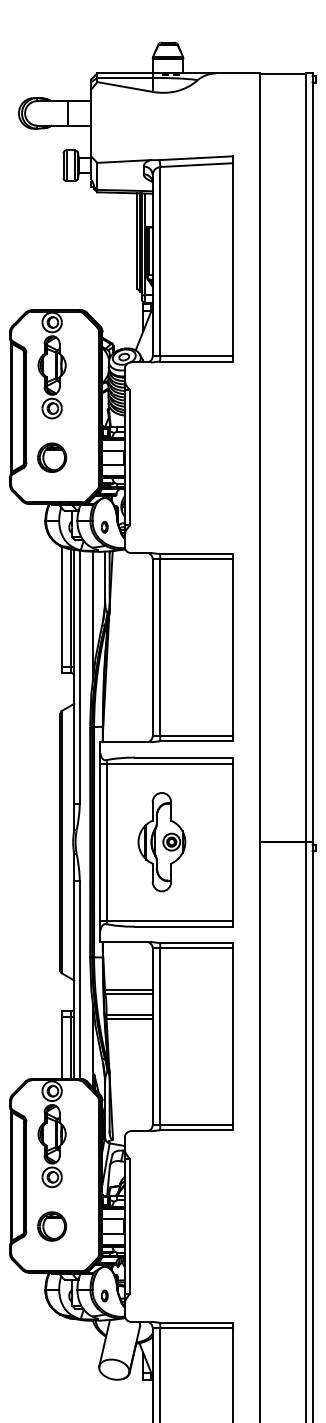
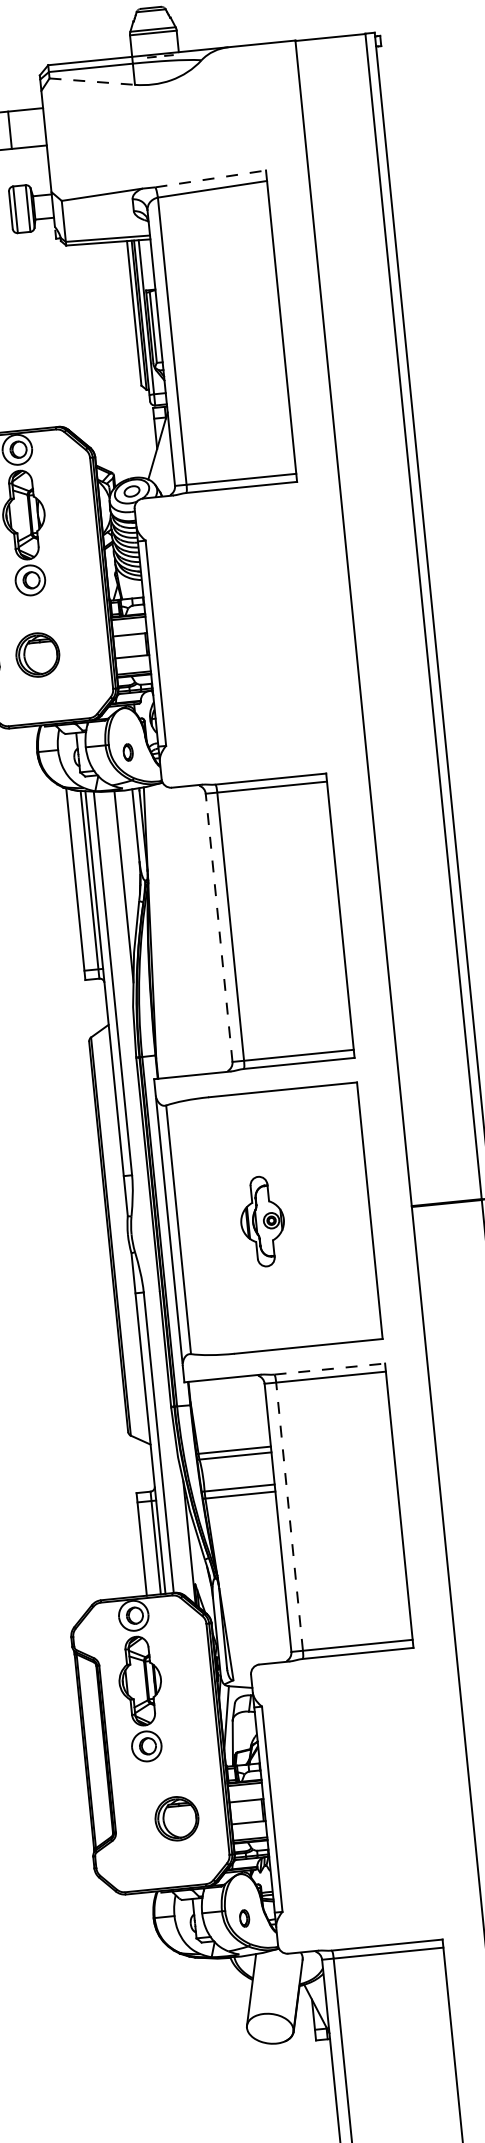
line: (125, 87) -> (93, 82), solid -> dashed
line: (196, 158) -> (211, 179), solid -> dashed
line: (152, 647) -> (218, 927), solid -> dashed
line: (166, 763) -> (257, 1101), removed
part: (161, 842) -> (261, 1222), size x0.6
line: (166, 920) -> (281, 1339), removed
line: (196, 942) -> (330, 1368), solid -> dashed
line: (160, 1036) -> (289, 1516), solid -> dashed
part: (52, 1226) -> (177, 1818), moved

